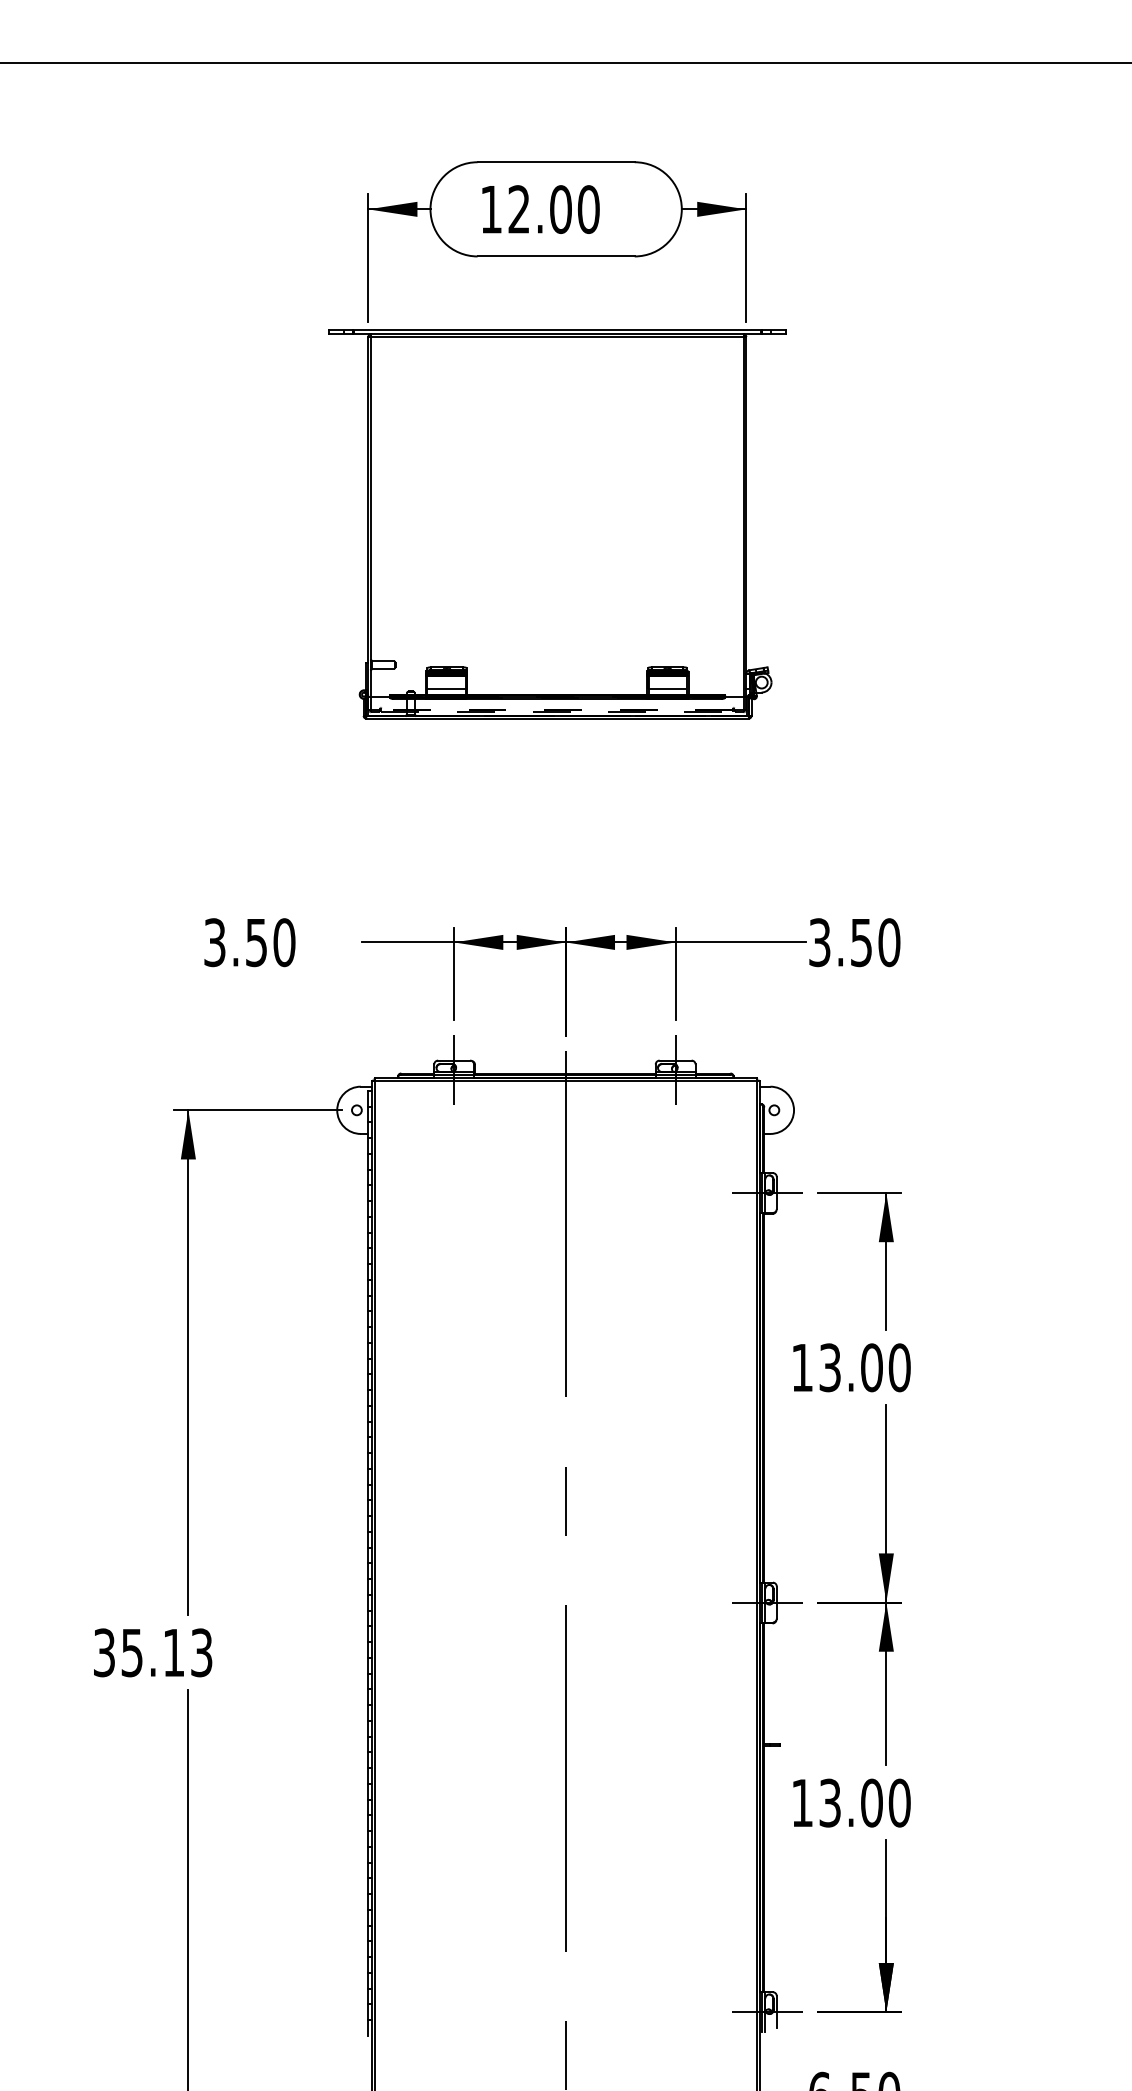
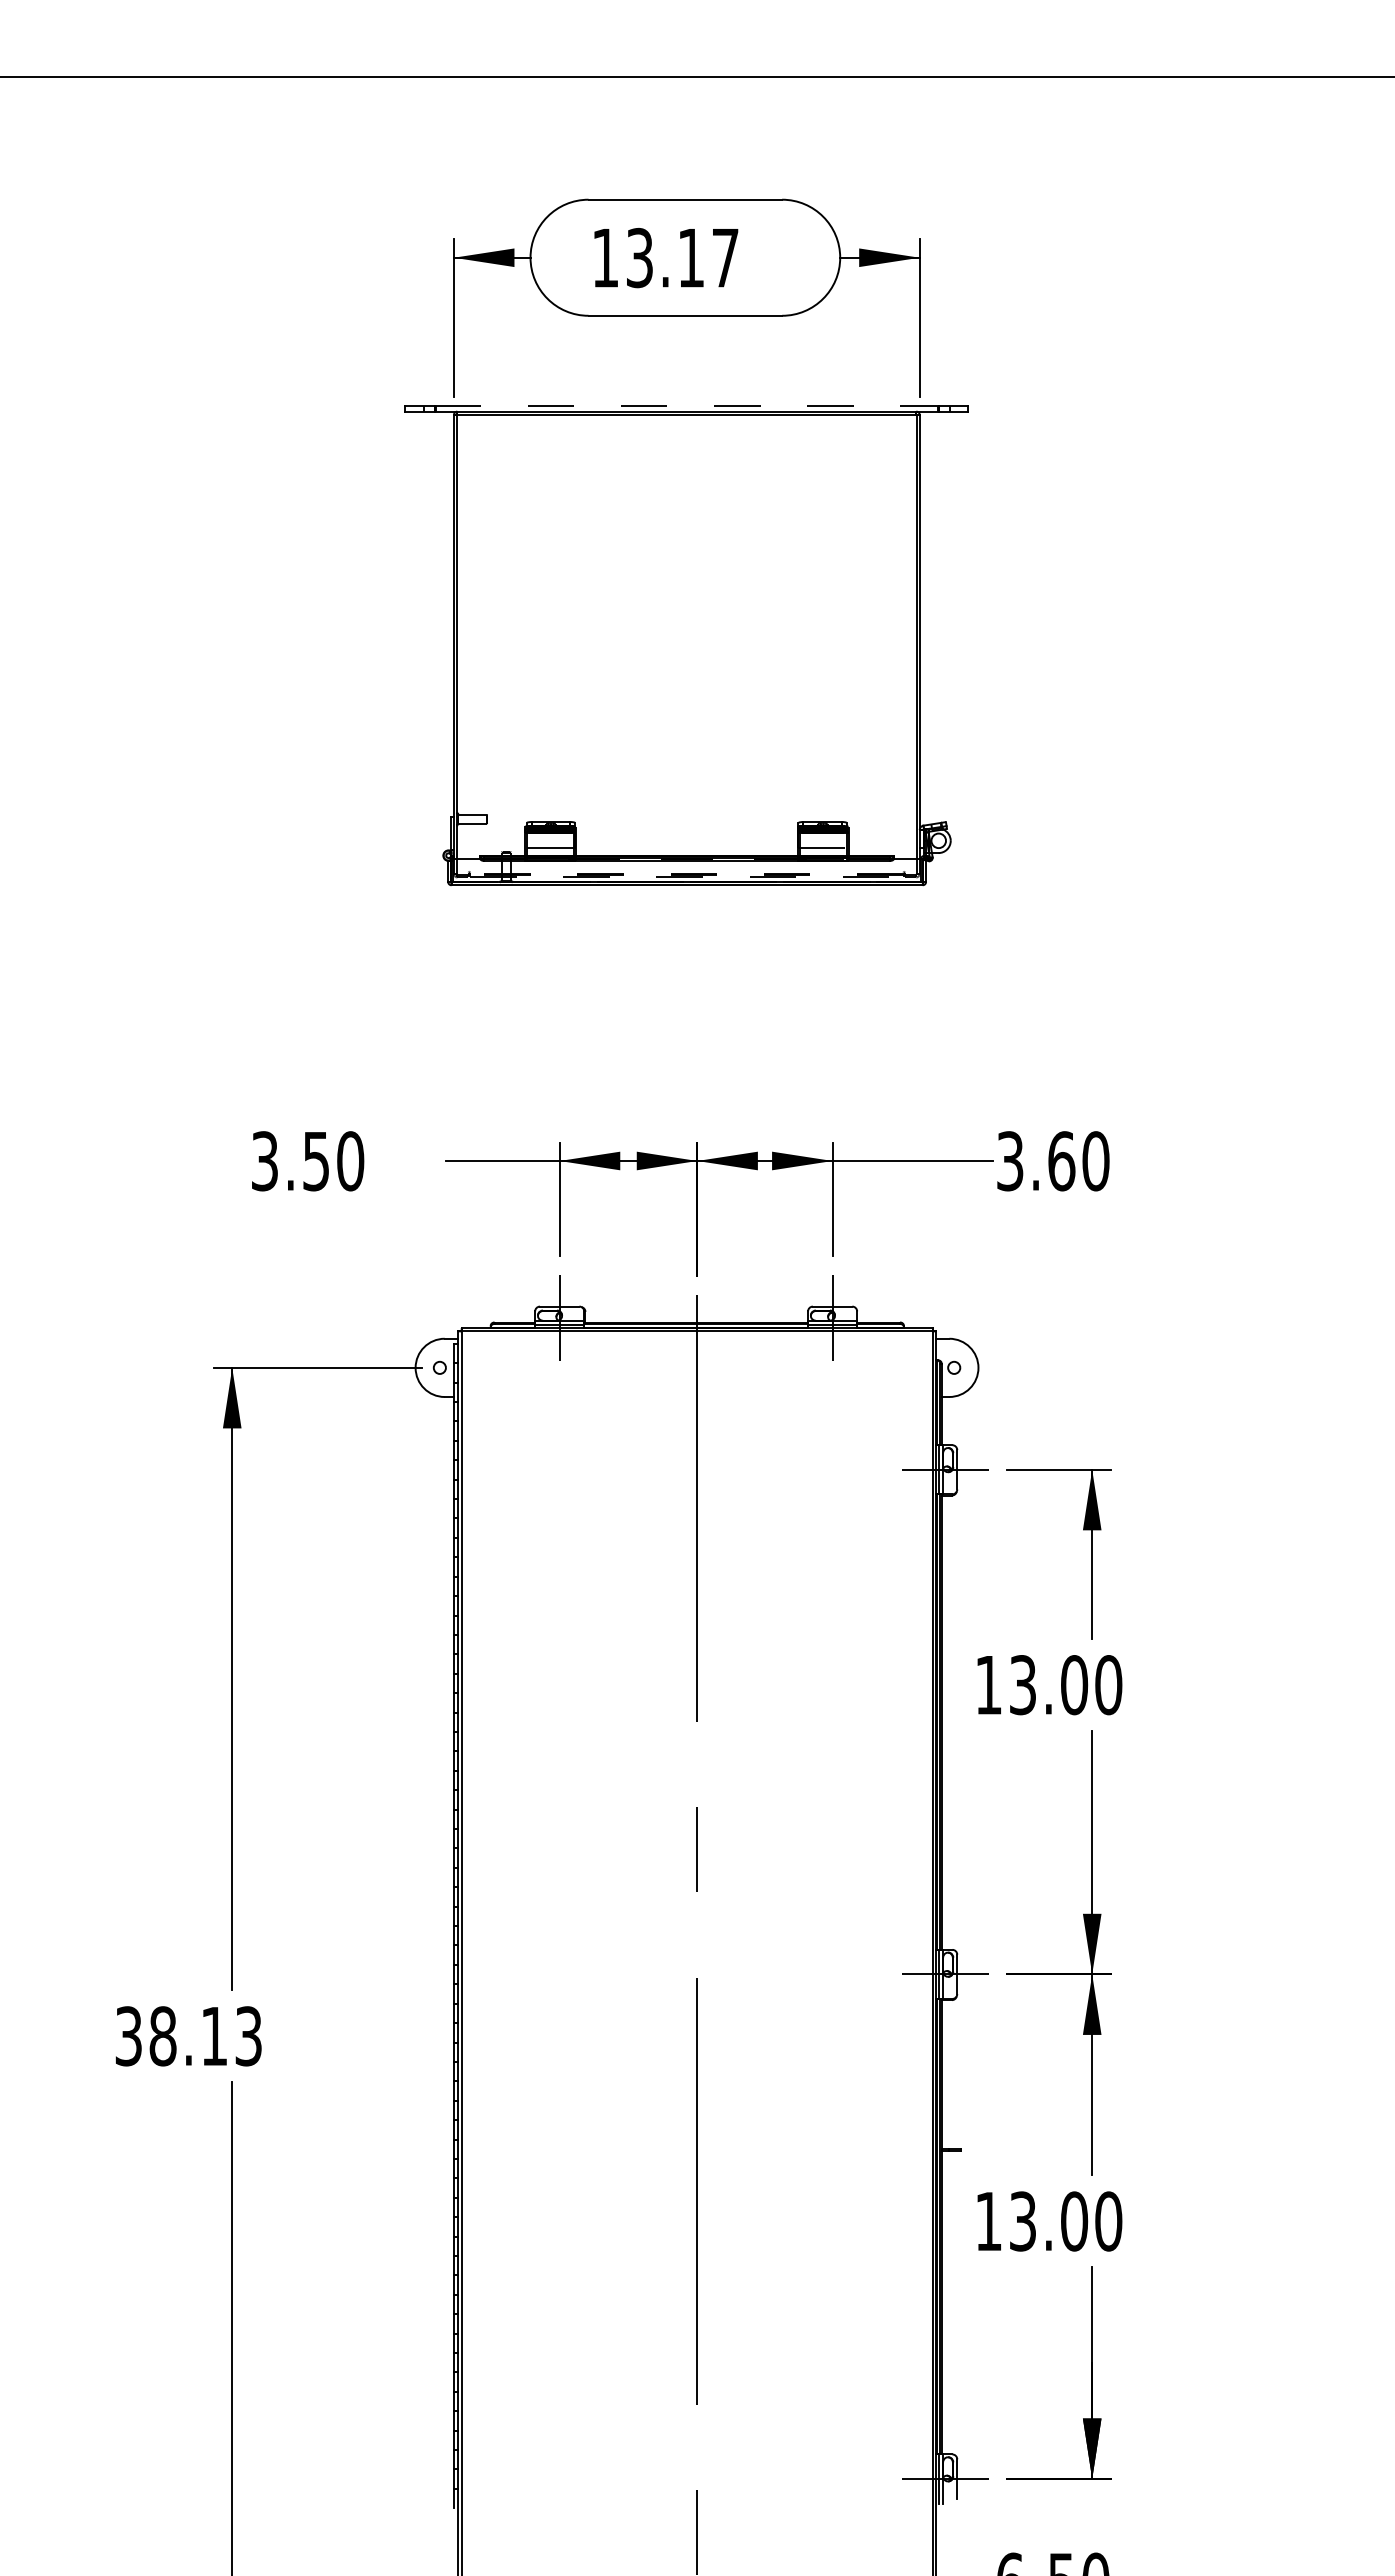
text: (553, 209) -> (682, 257), 12.00 -> 13.17
line: (557, 330) -> (687, 406), solid -> dashed
text: (861, 942) -> (1061, 1161), 3.50 -> 3.60
text: (131, 1652) -> (162, 2036), 35.13 -> 38.13

